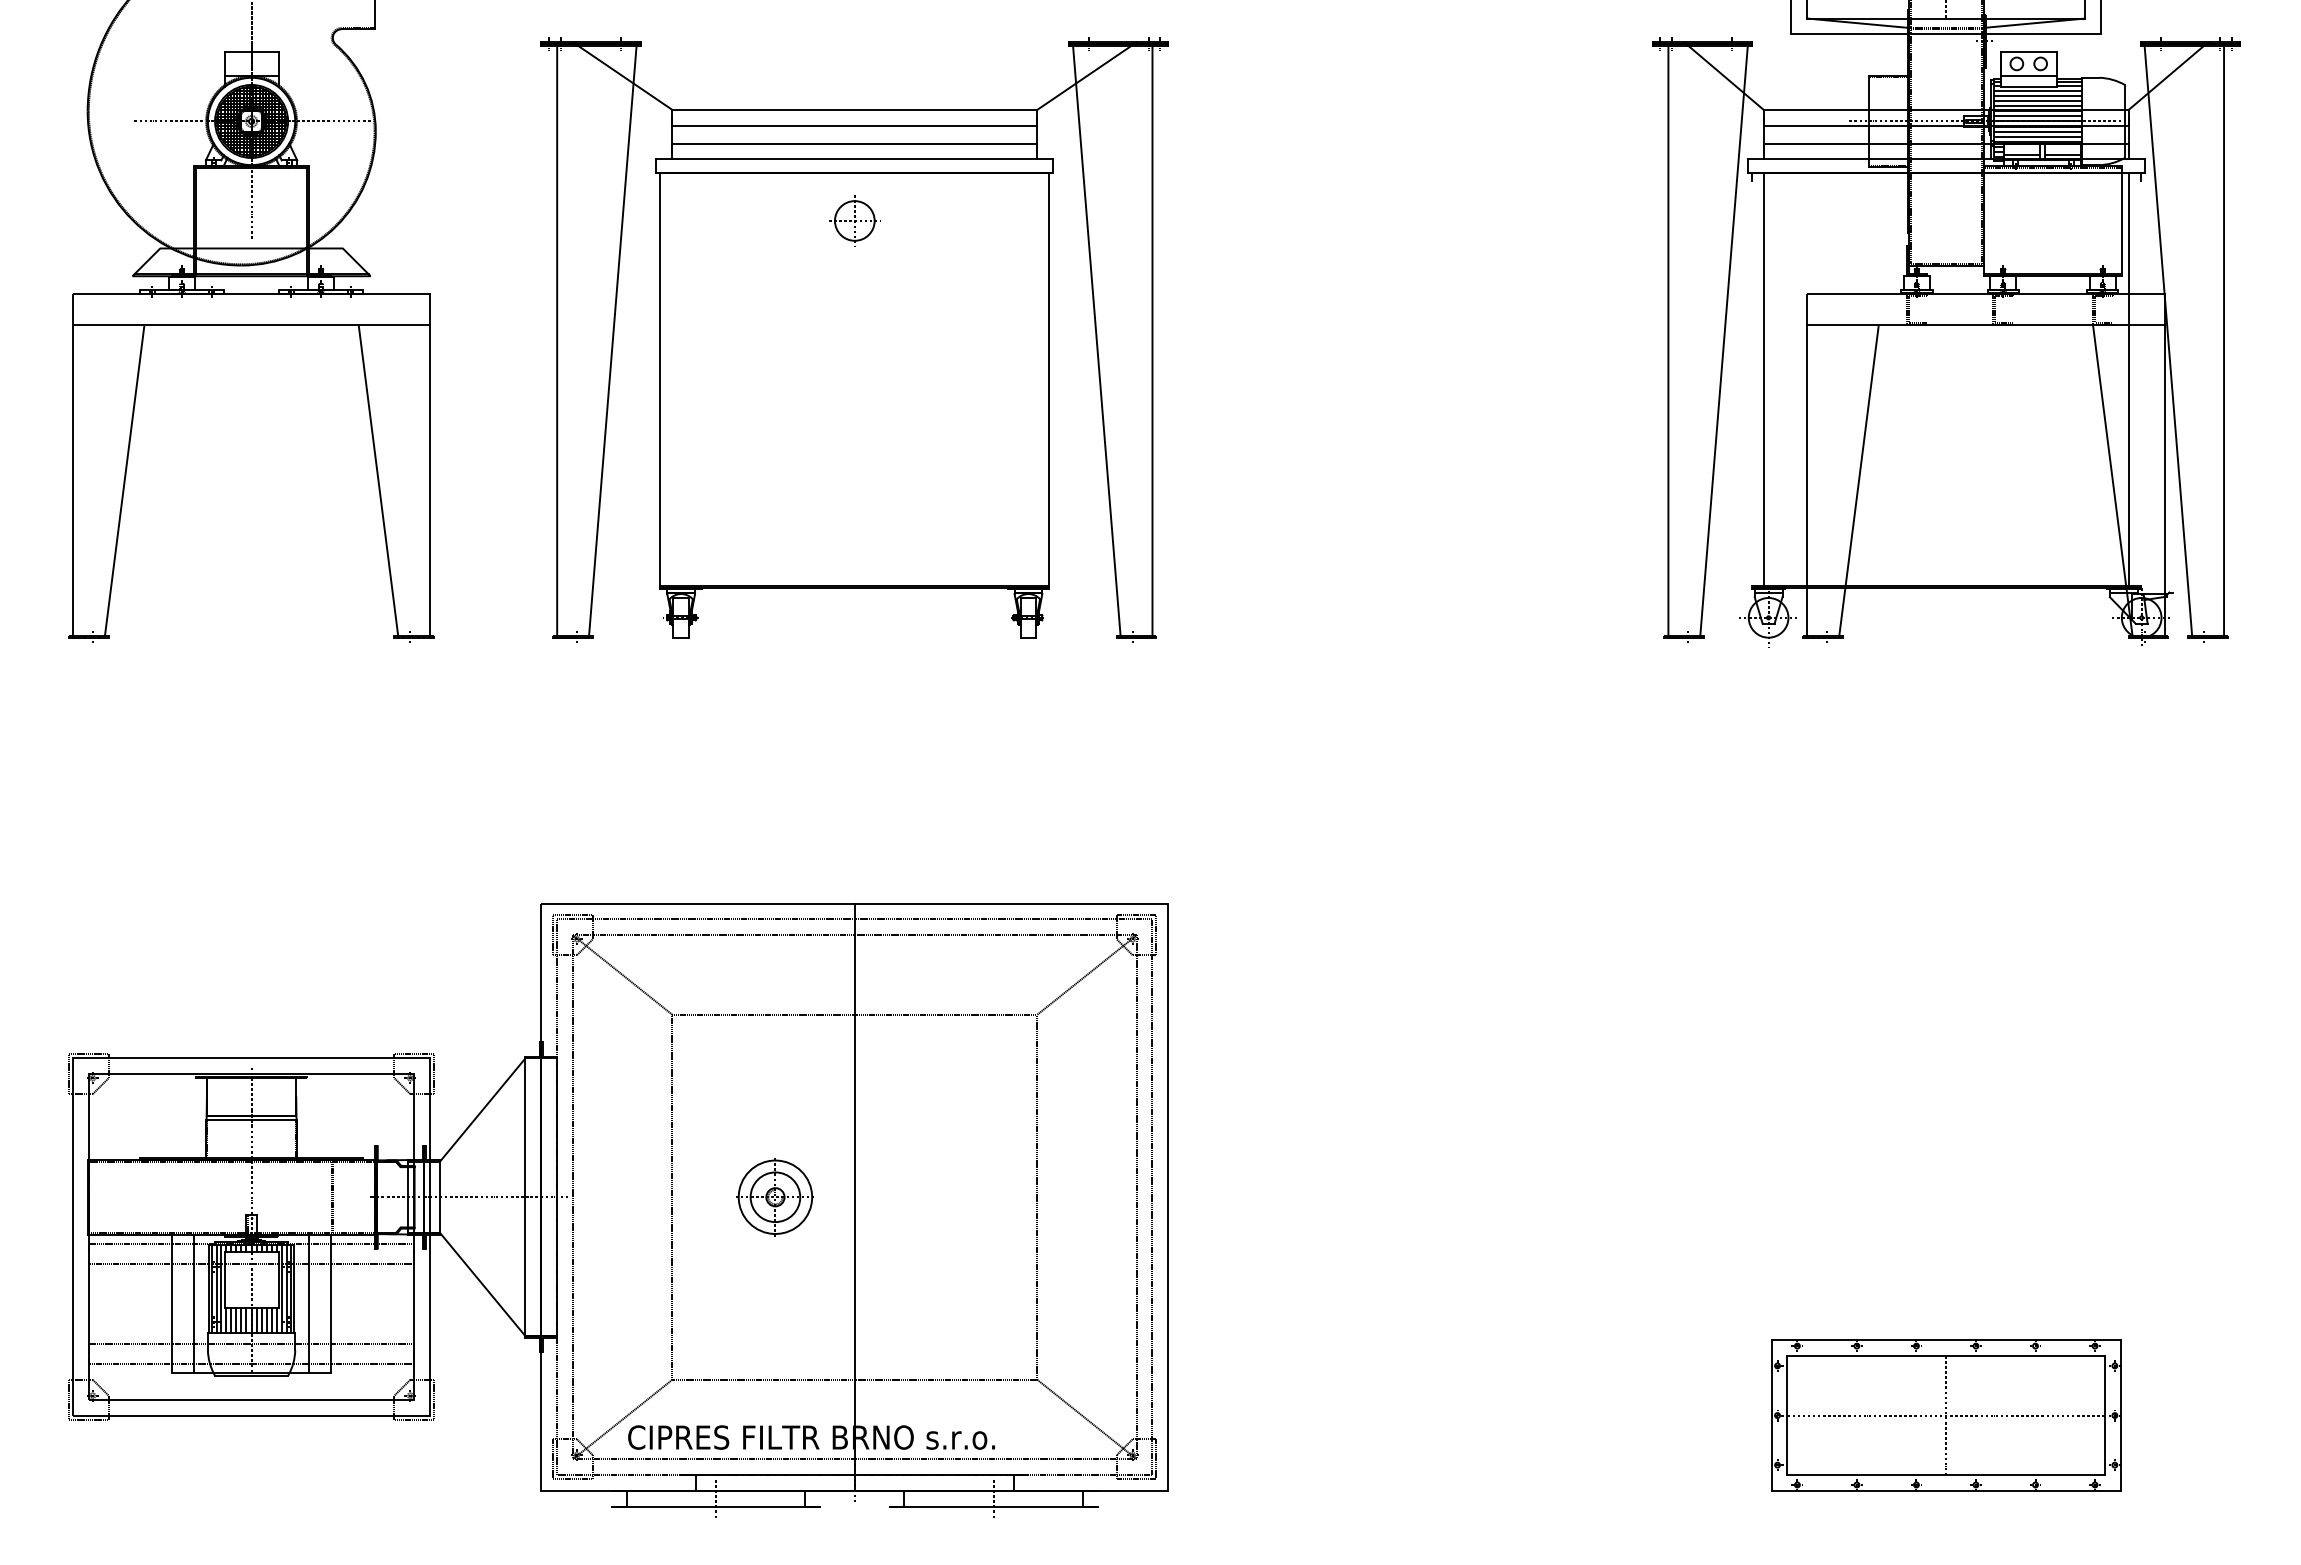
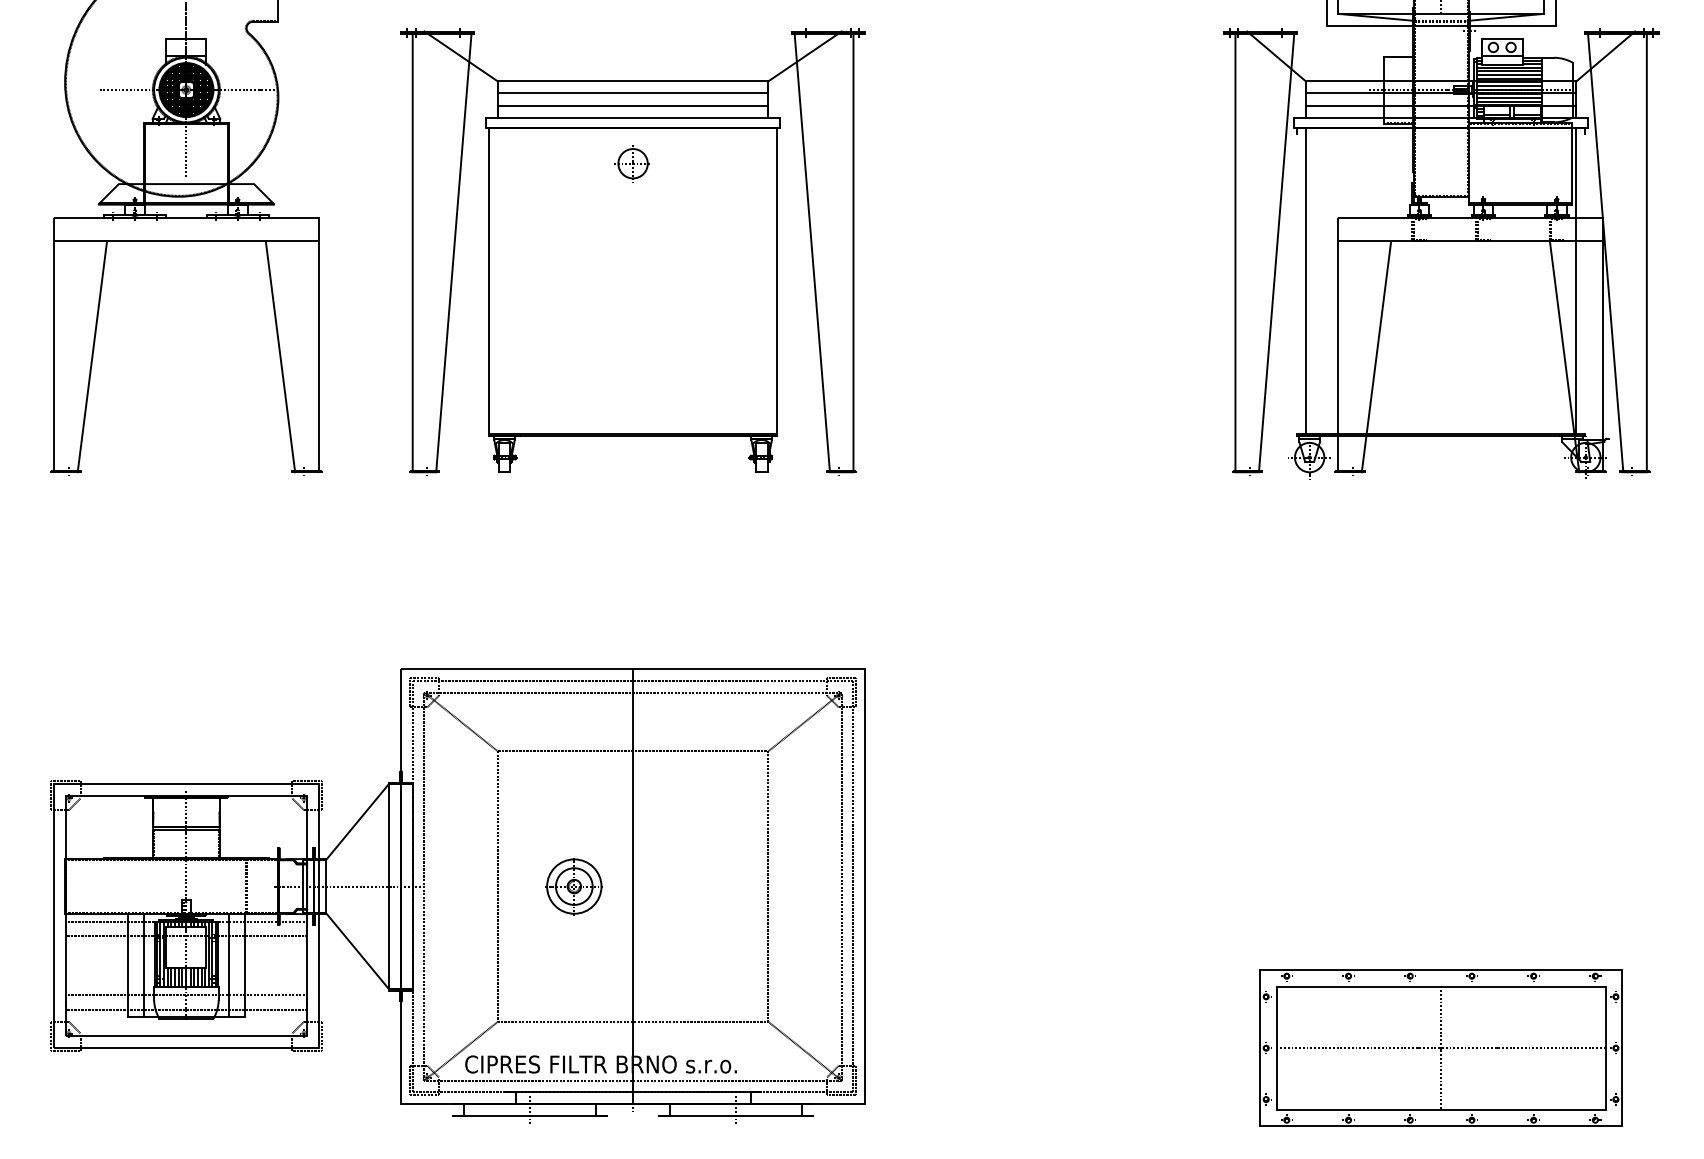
part: (1946, 1415) -> (1441, 1048), size x1.4

